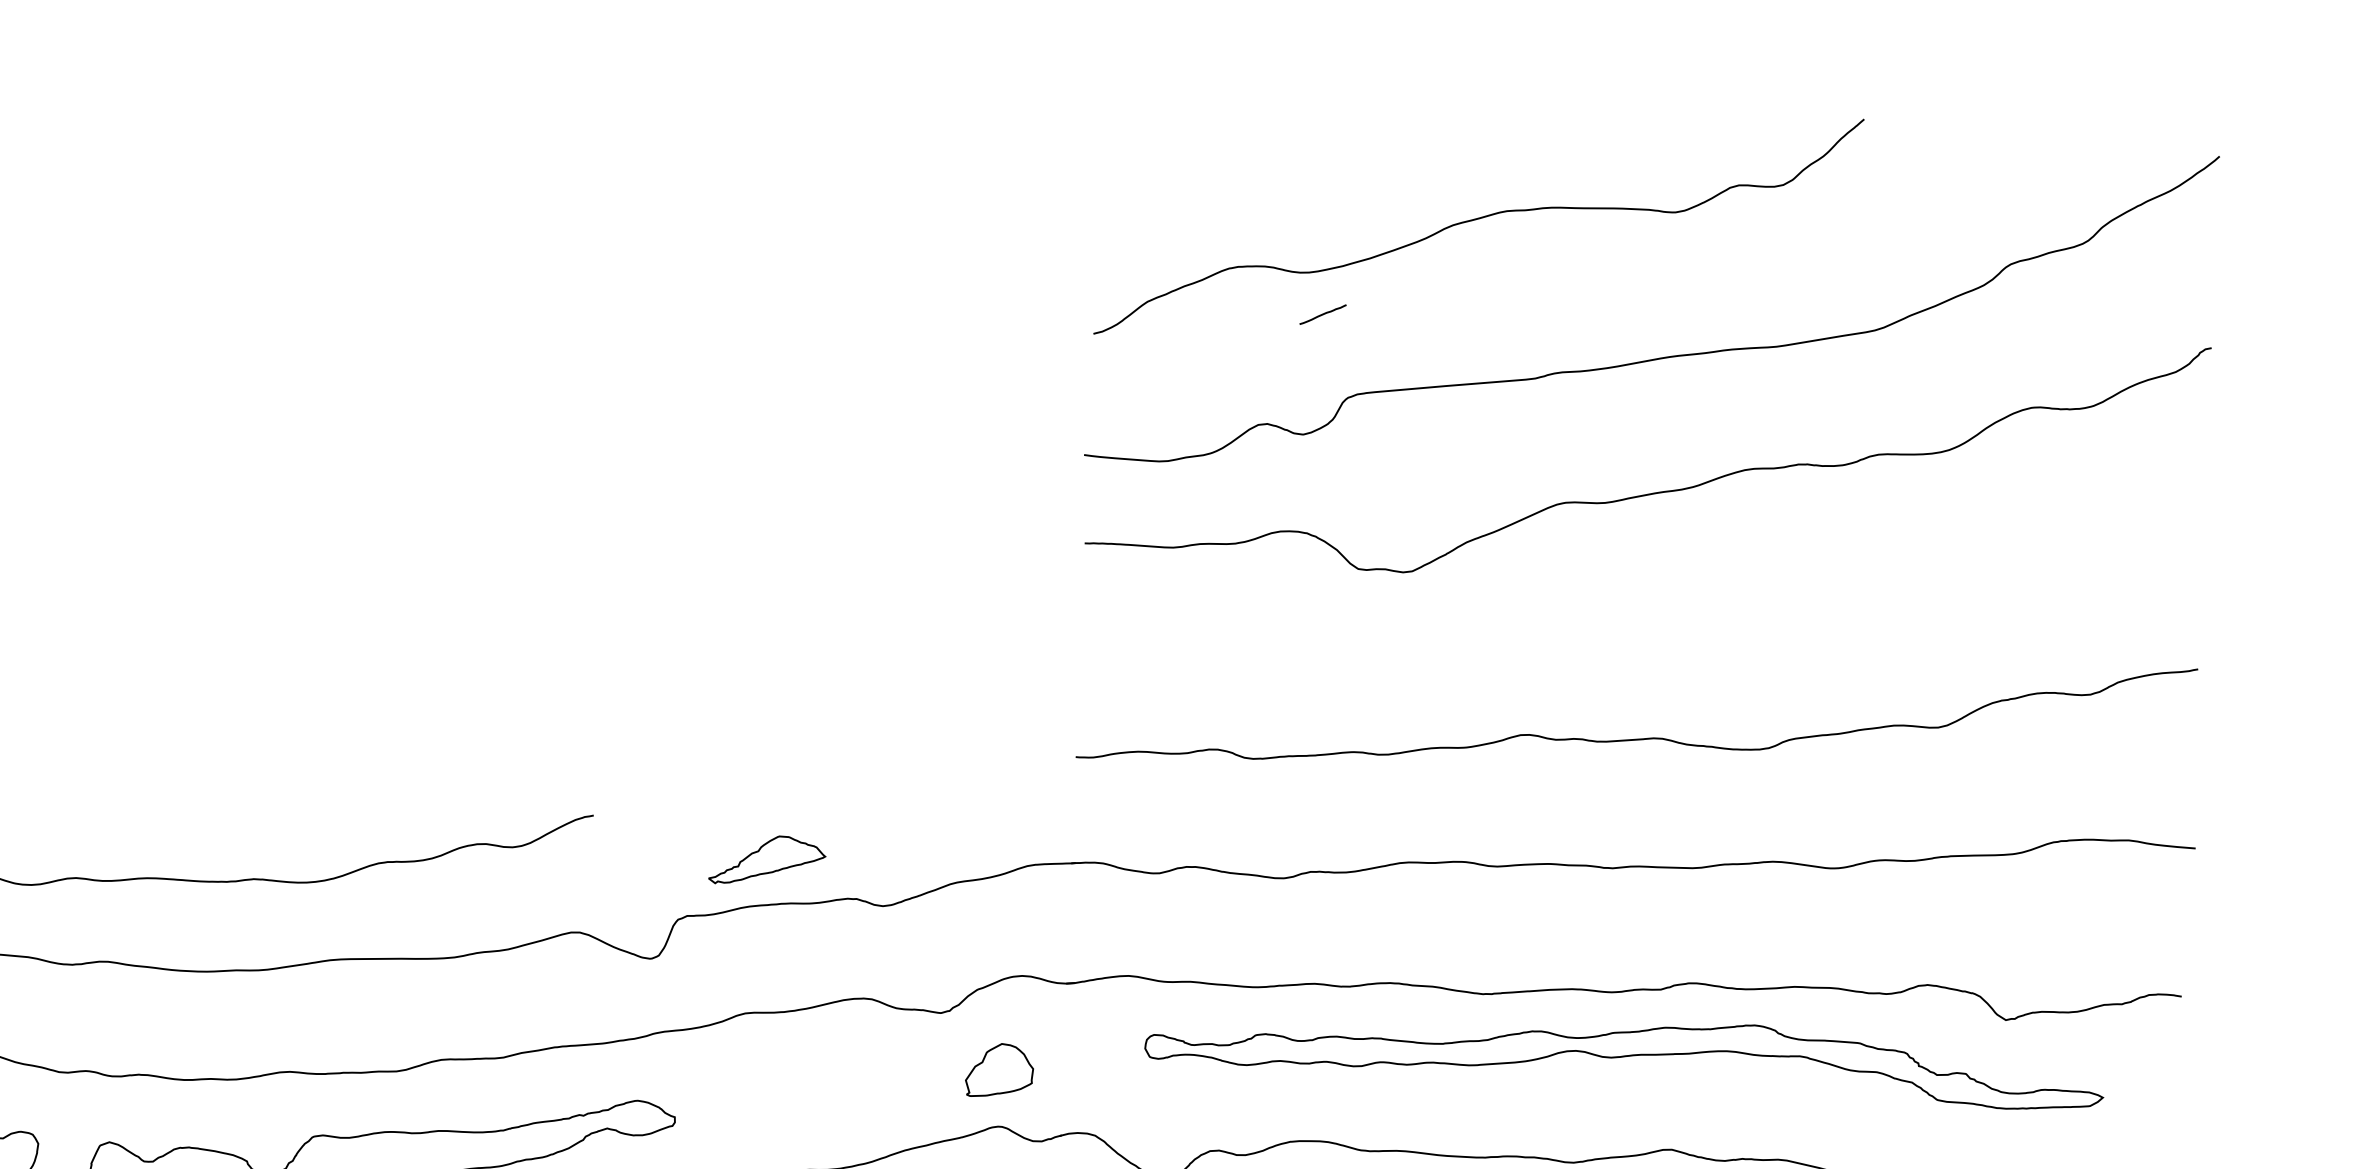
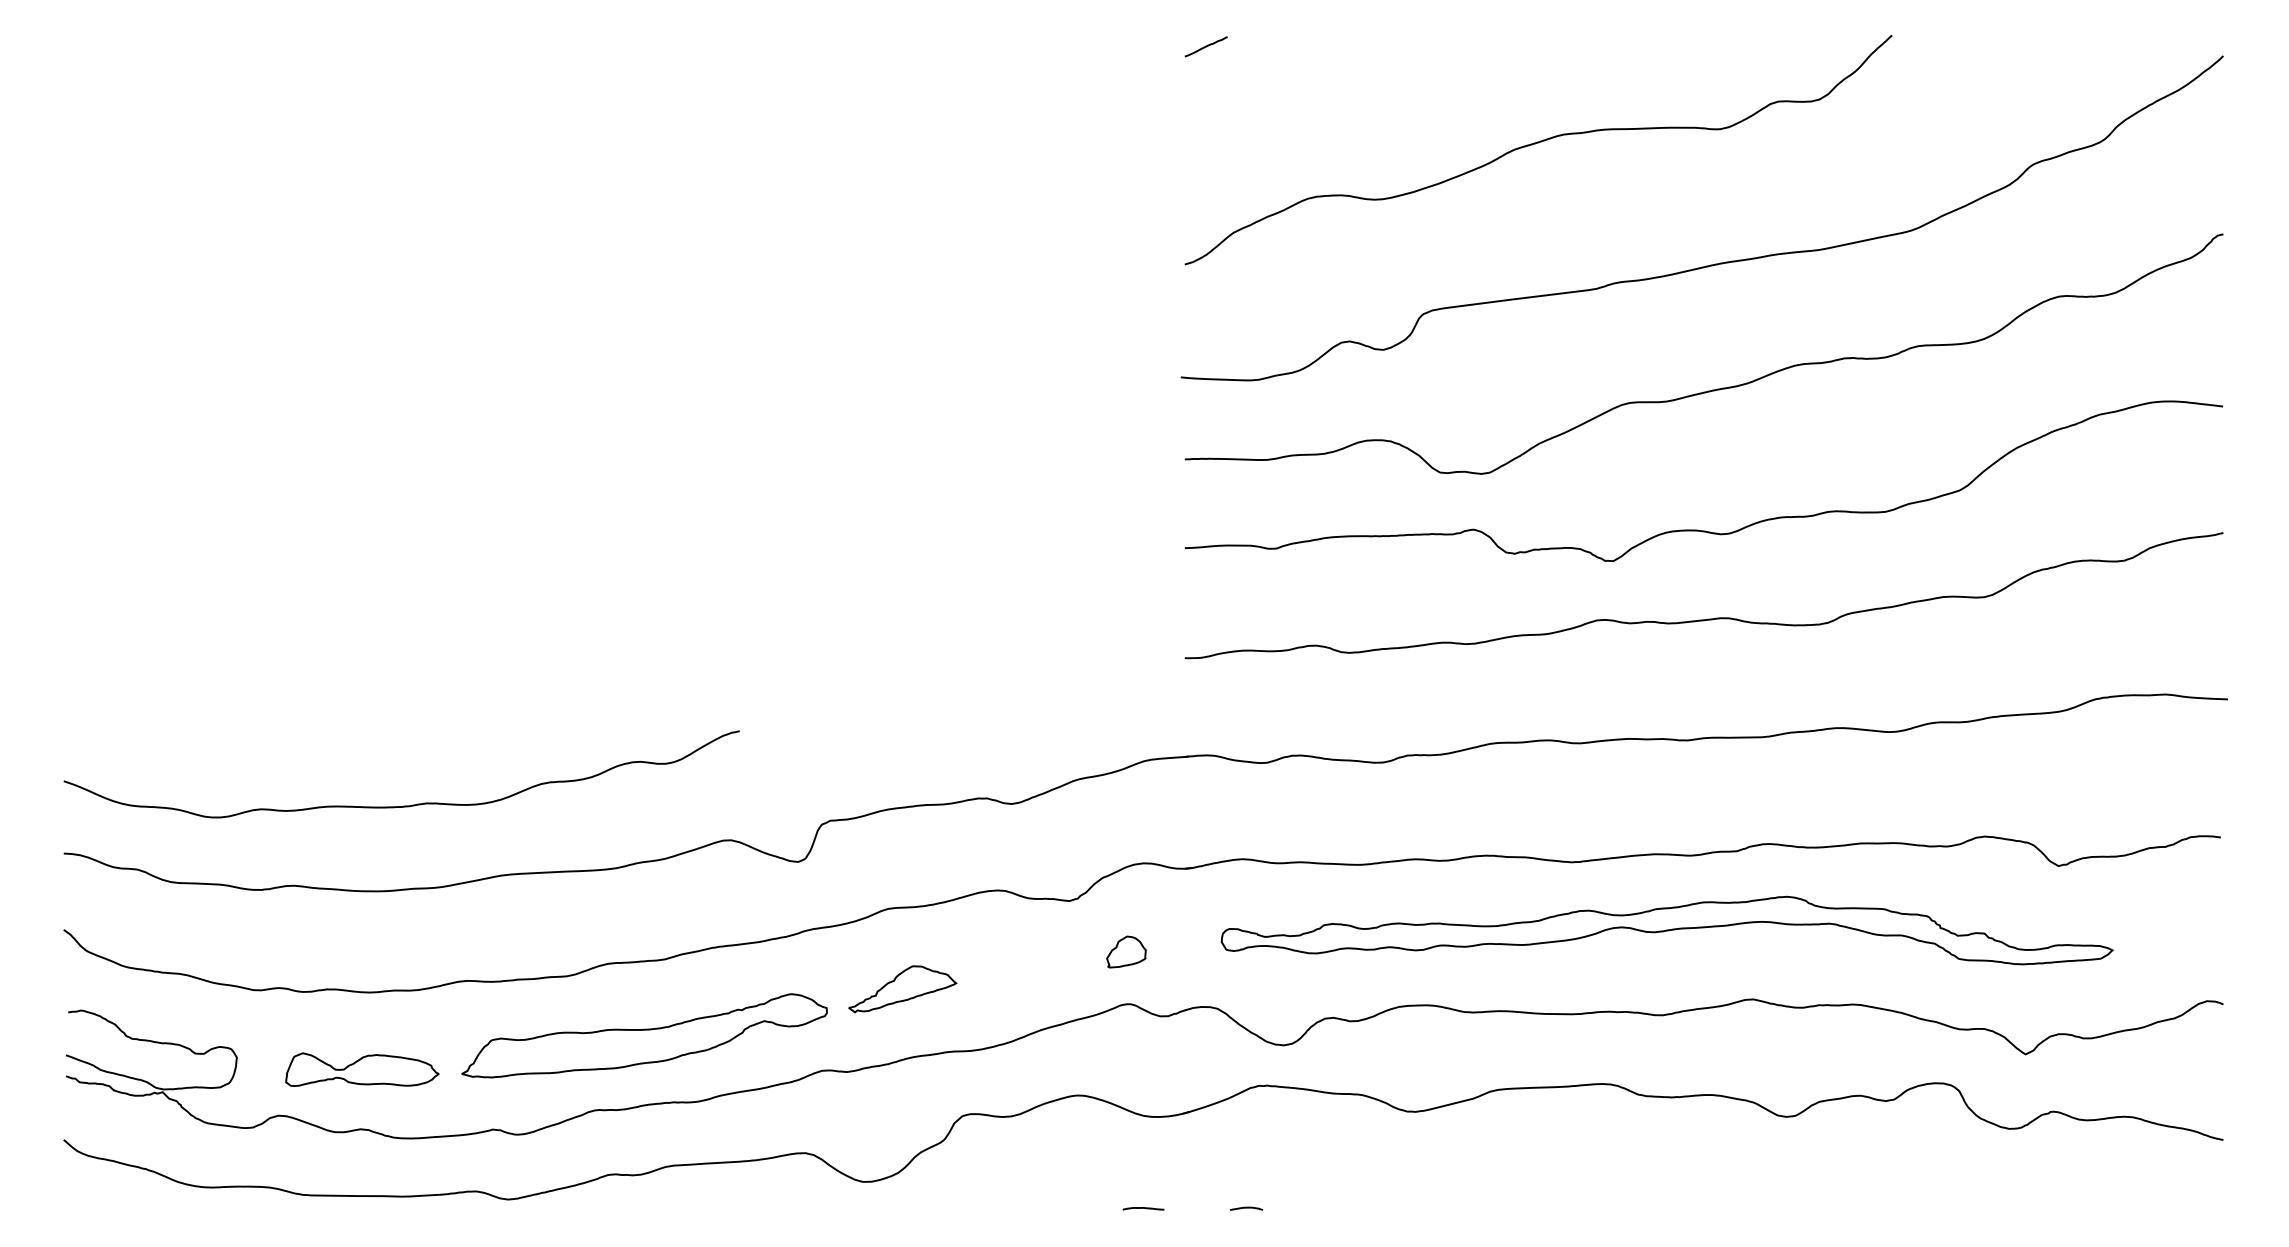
line: (1322, 314) -> (1205, 46), moved
curve: (1633, 641) -> (1698, 529), added
part: (767, 860) -> (902, 989), moved
part: (1624, 1056) -> (1666, 930), moved
part: (999, 1069) -> (1126, 951), size x0.62

